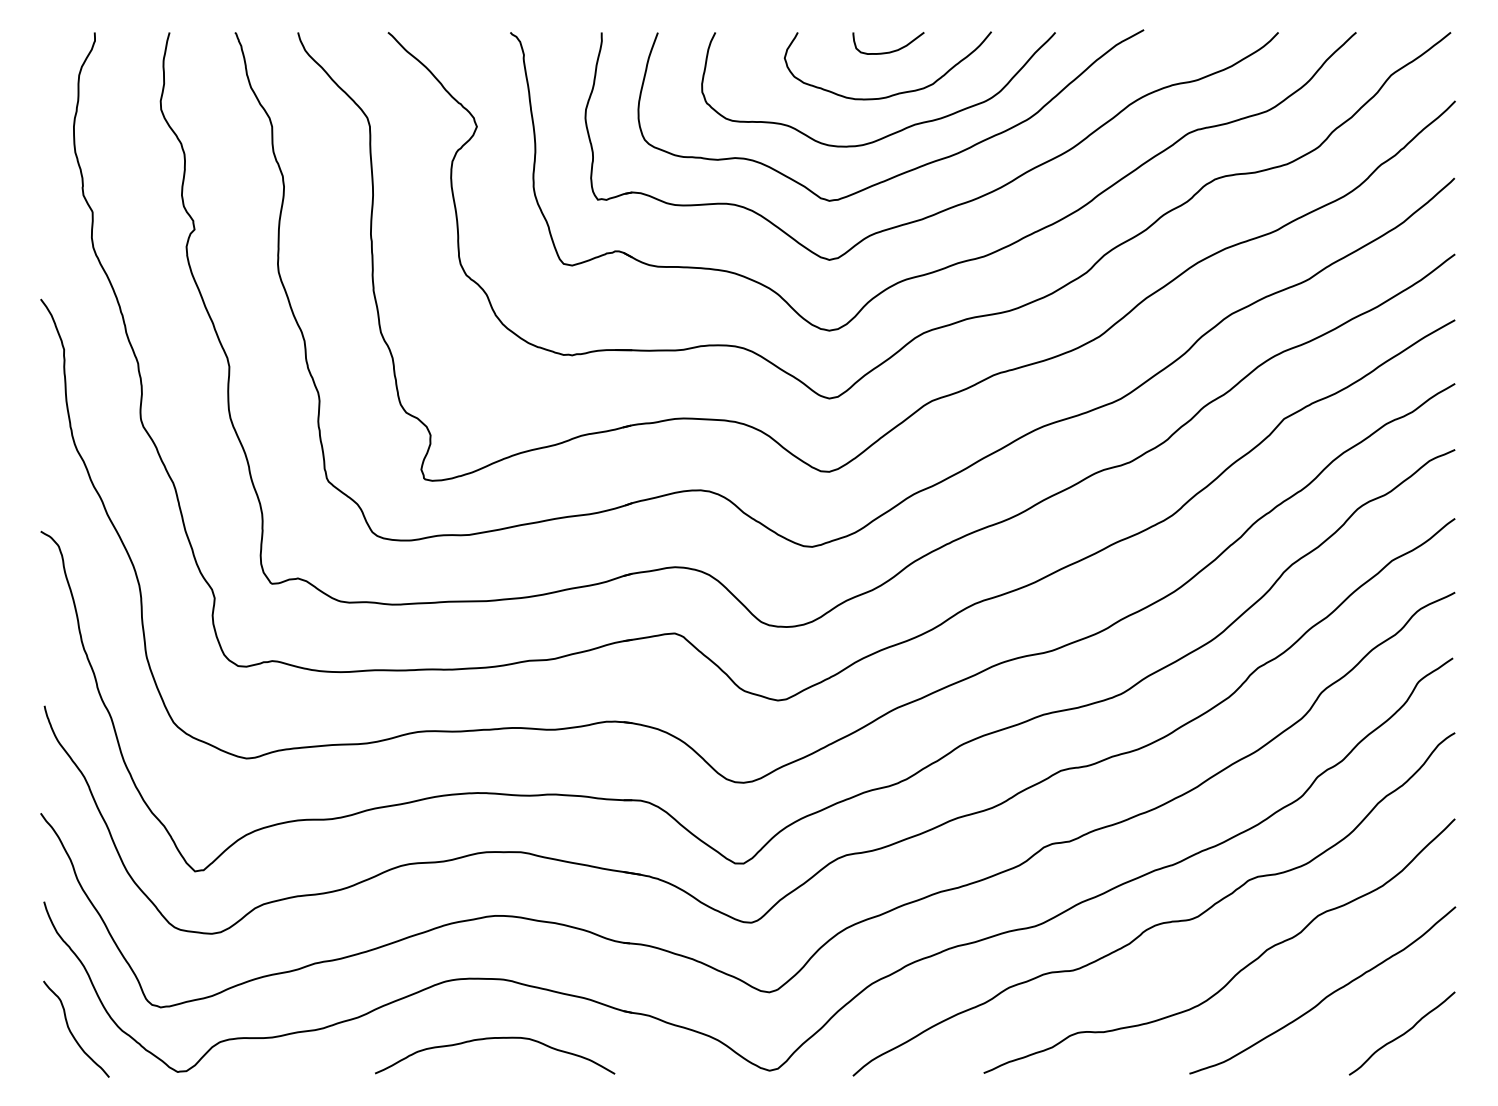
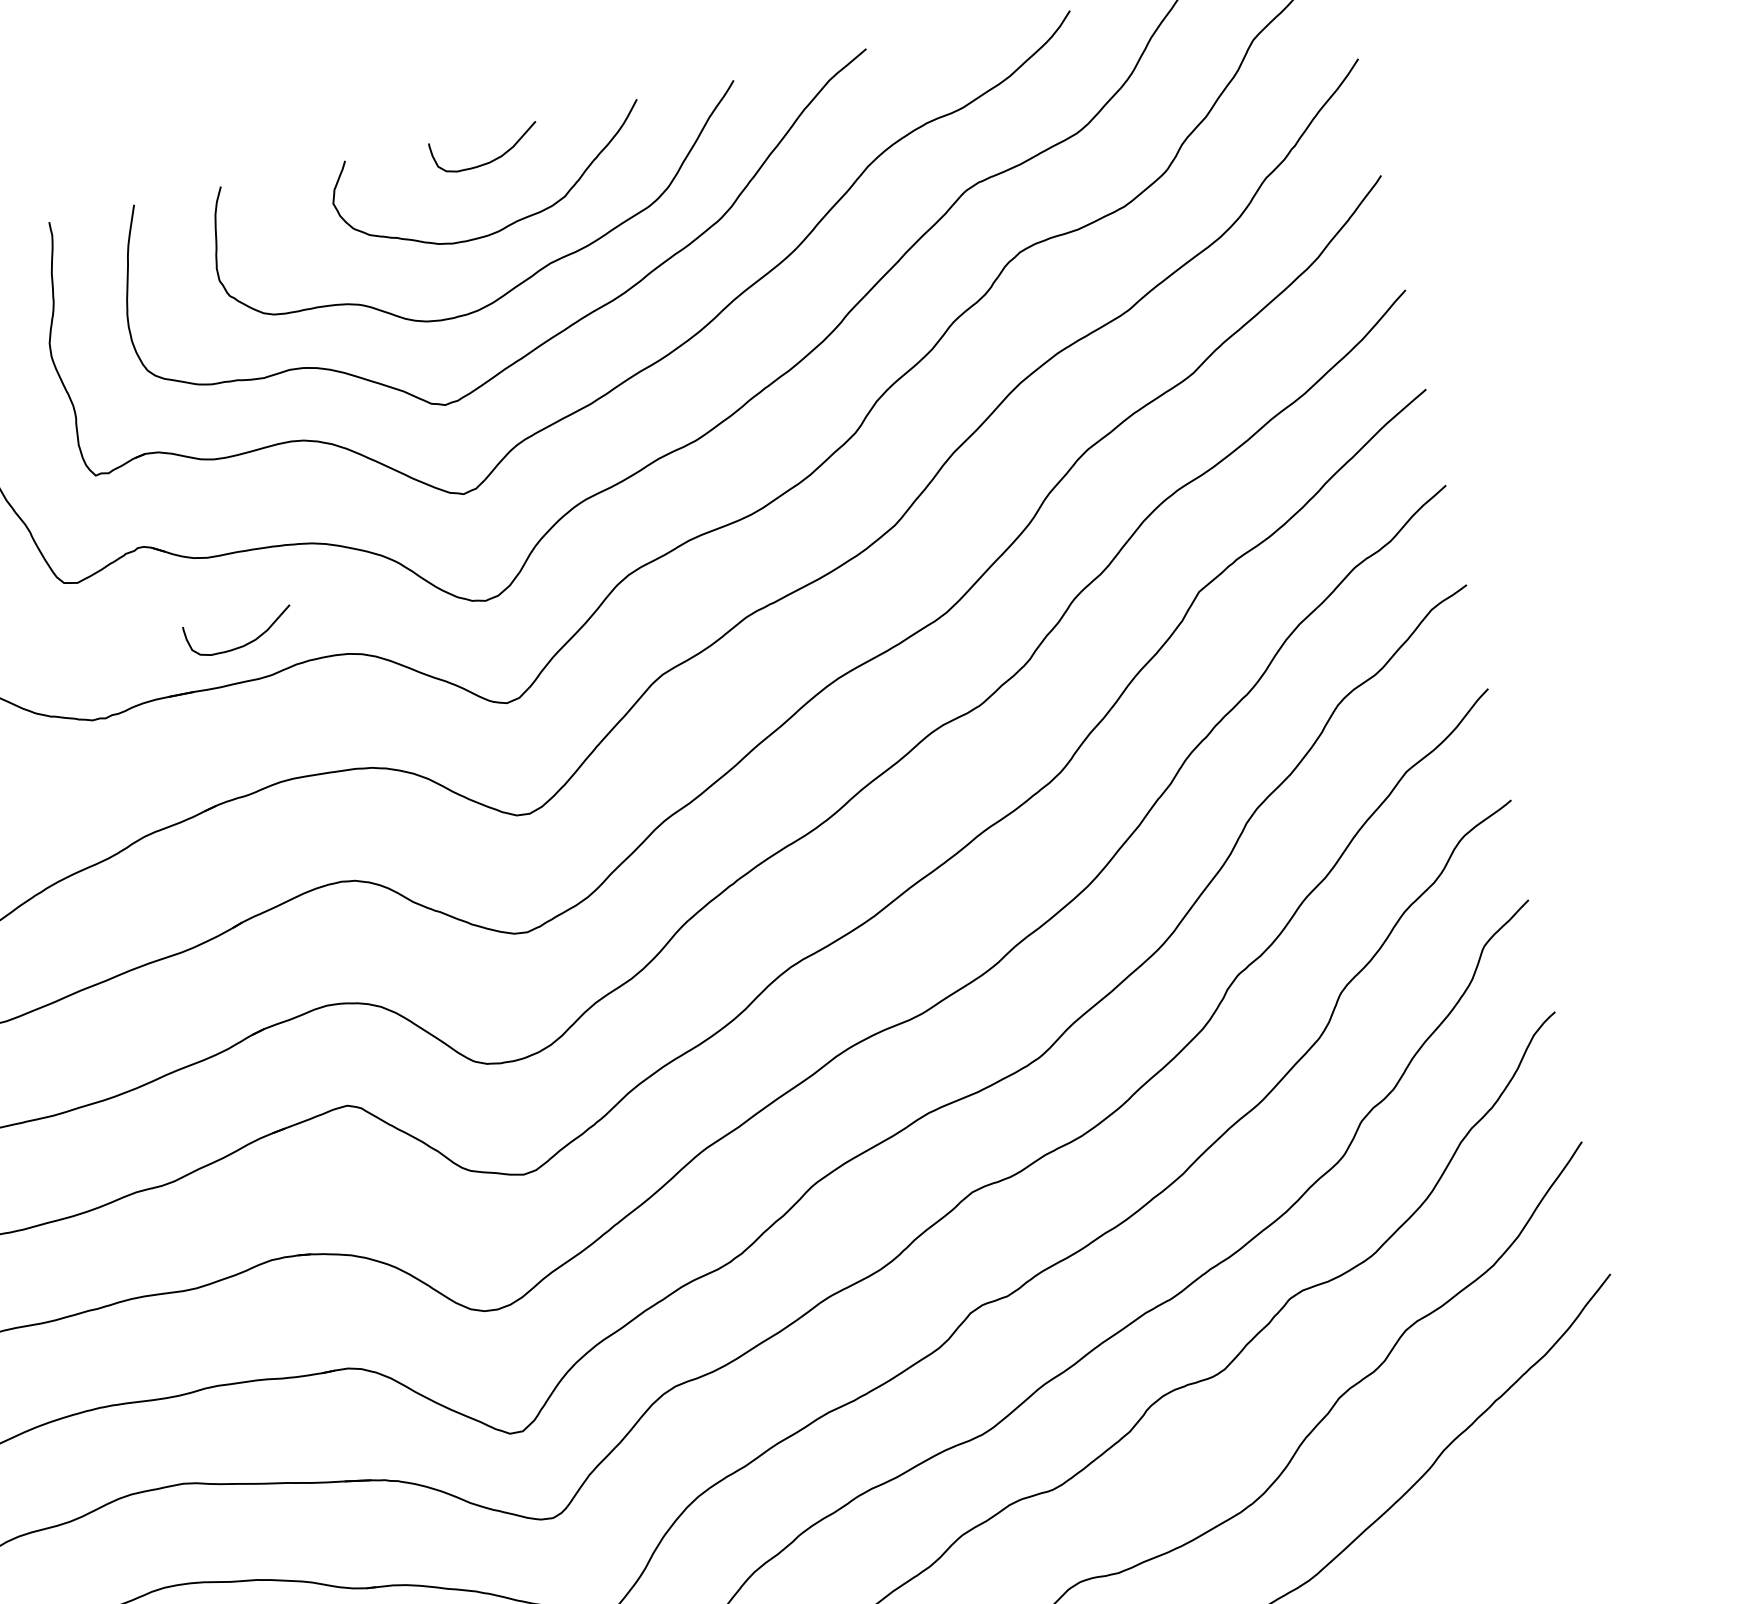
curve: (668, 326) -> (241, 644), added
curve: (1402, 1033) -> (1569, 1481), removed

